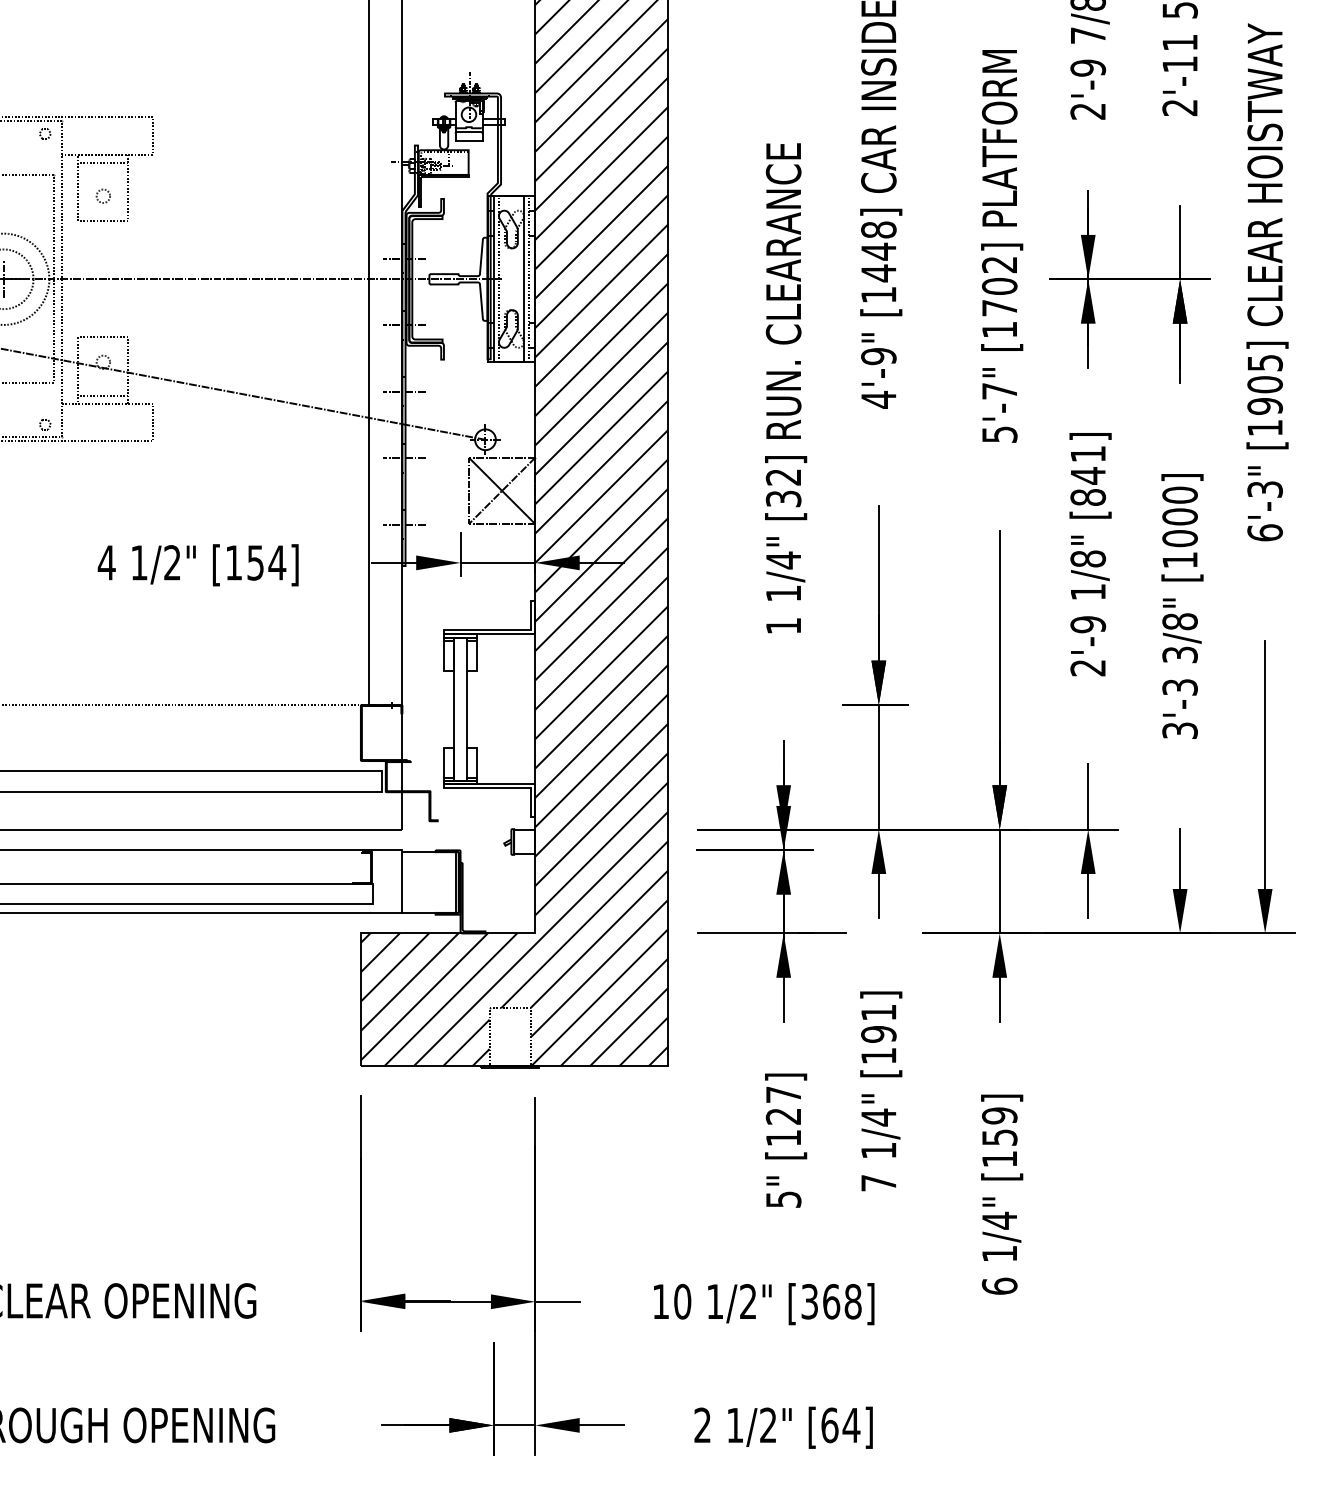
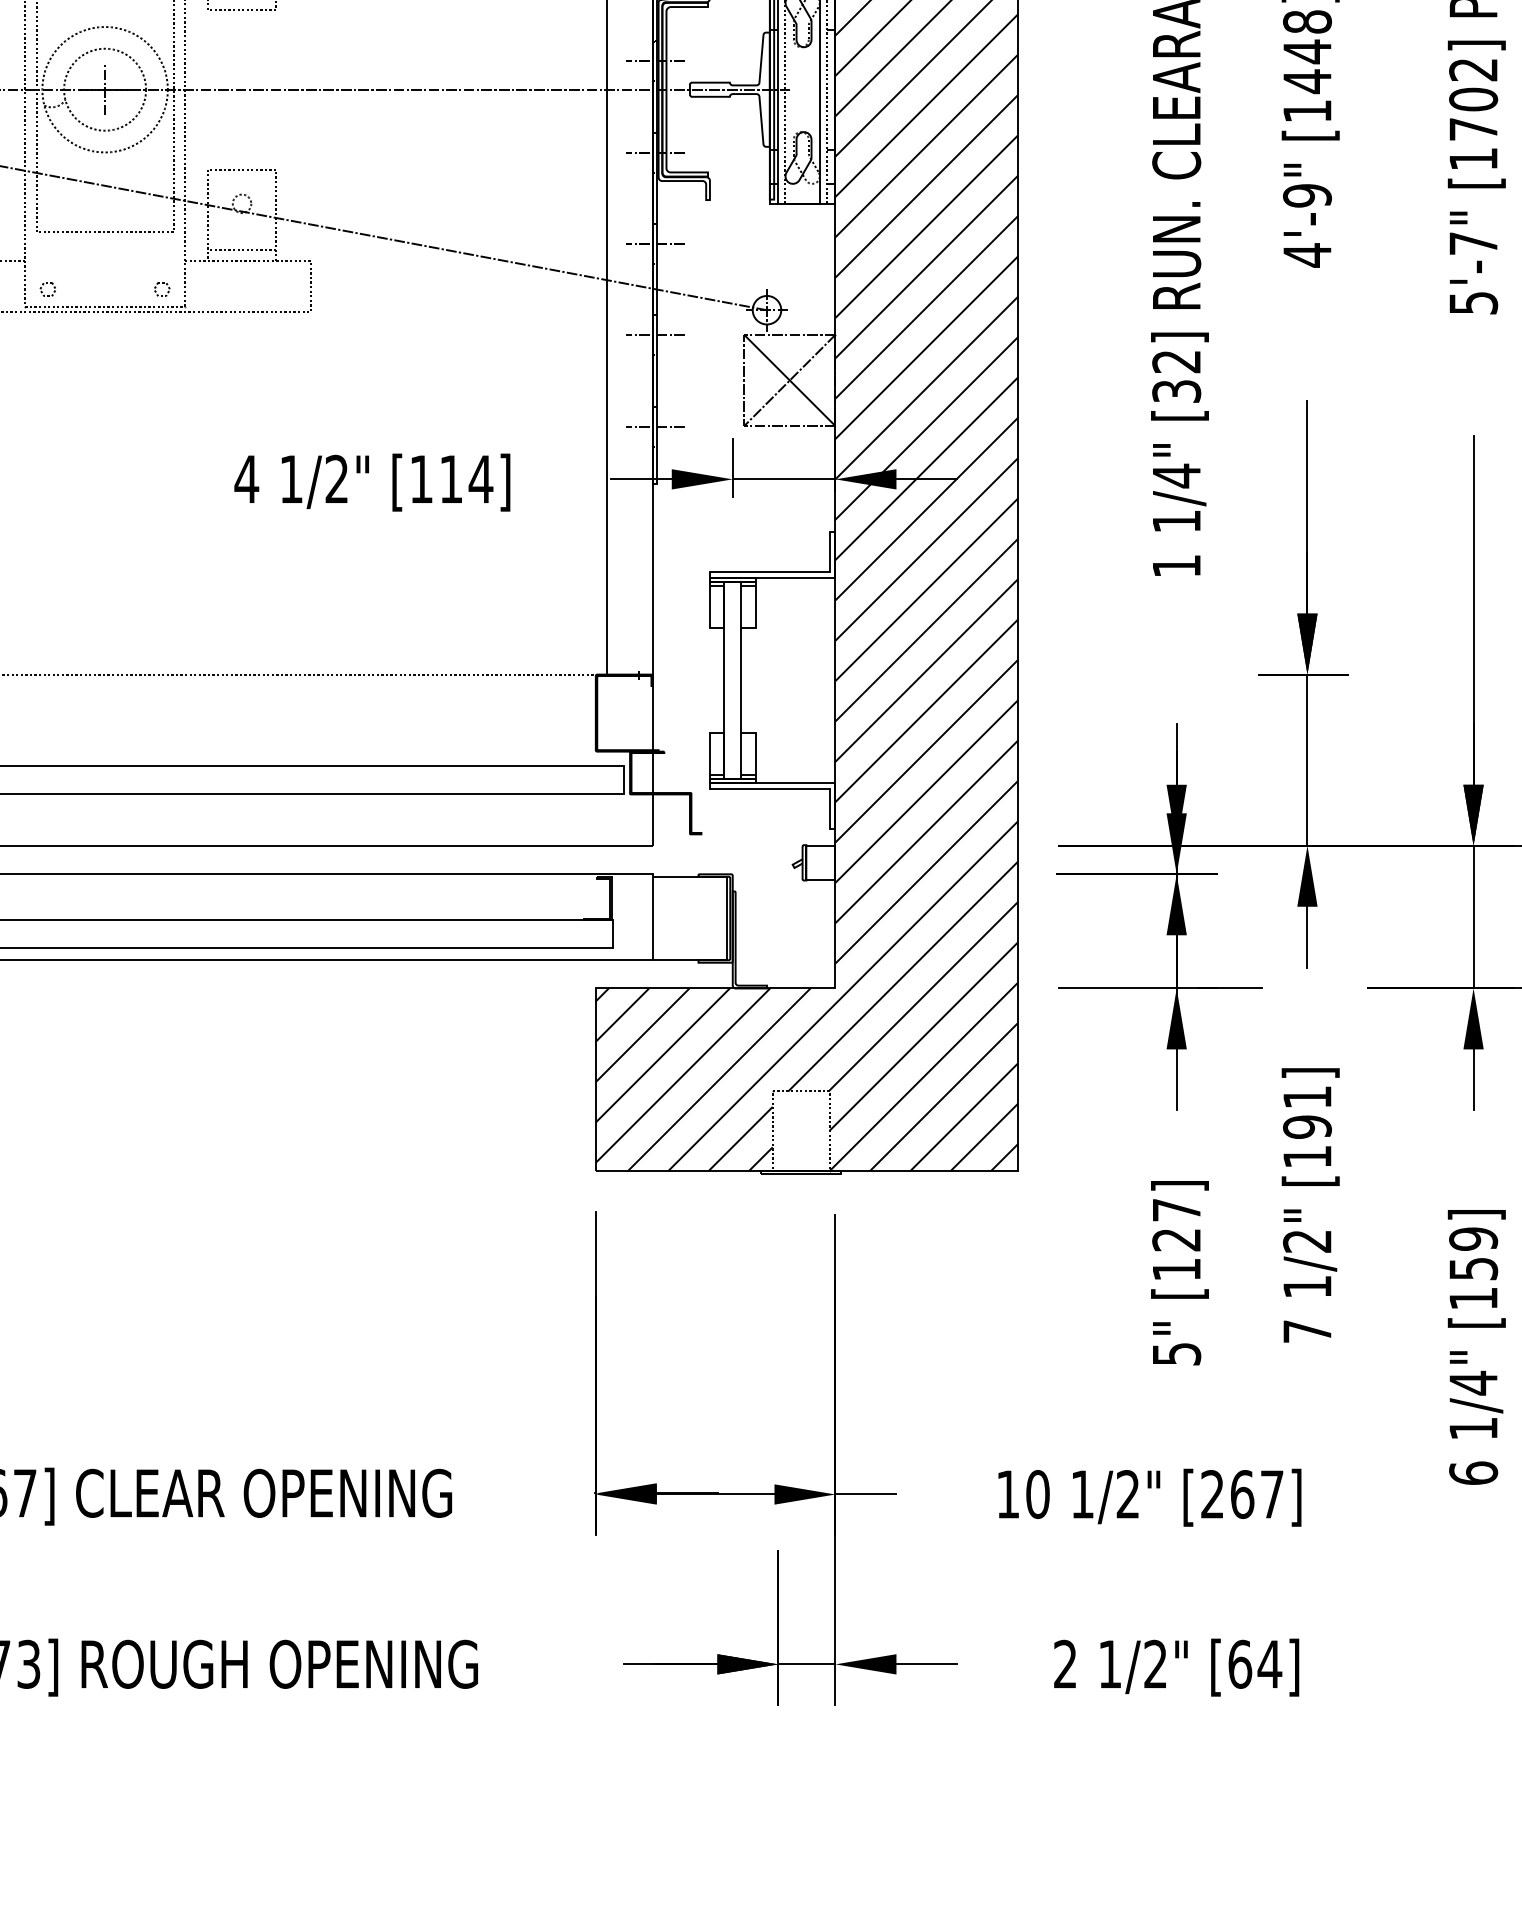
text: (255, 562) -> (451, 478), [154] -> [114]
text: (878, 1117) -> (1306, 1241), 1/4" -> 1/2"
text: (831, 1301) -> (1242, 1494), [368] -> [267]

